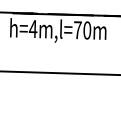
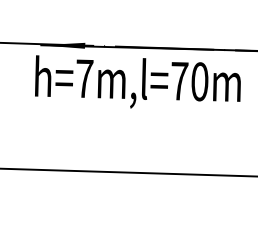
text: (32, 28) -> (82, 77), h=4m,l=70m -> h=7m,l=70m

